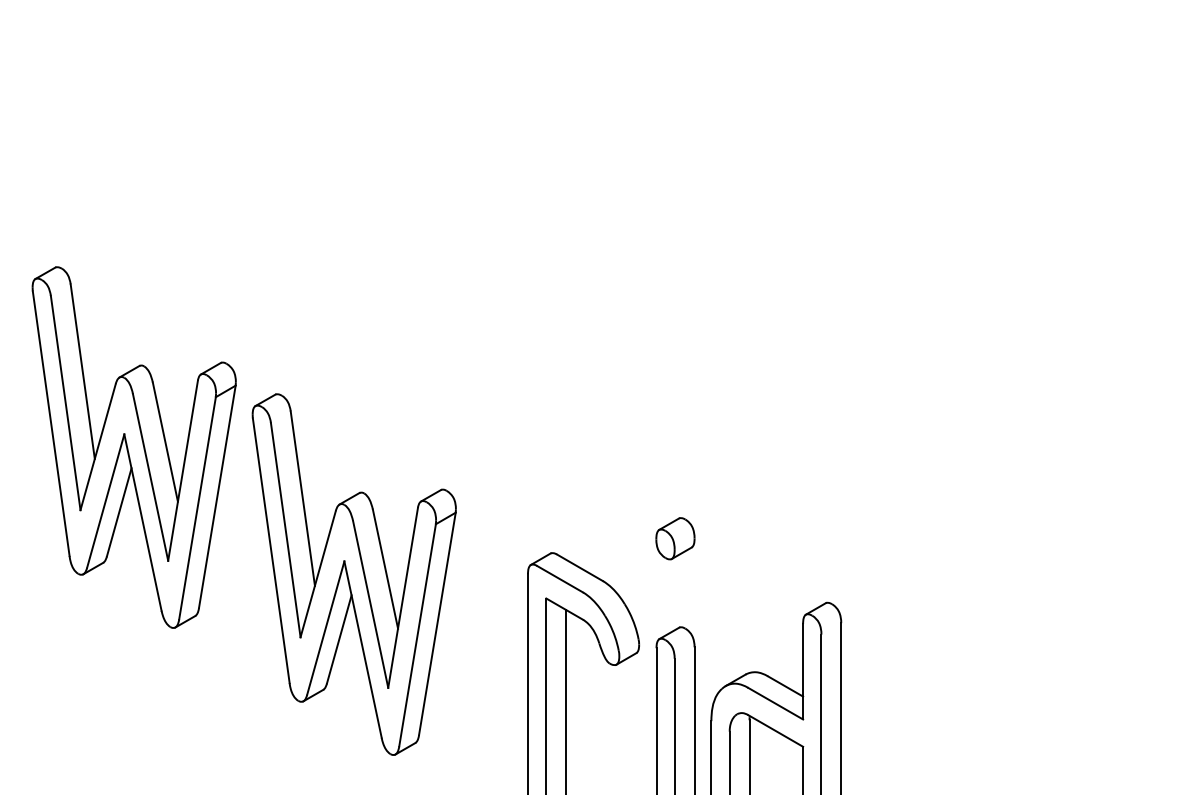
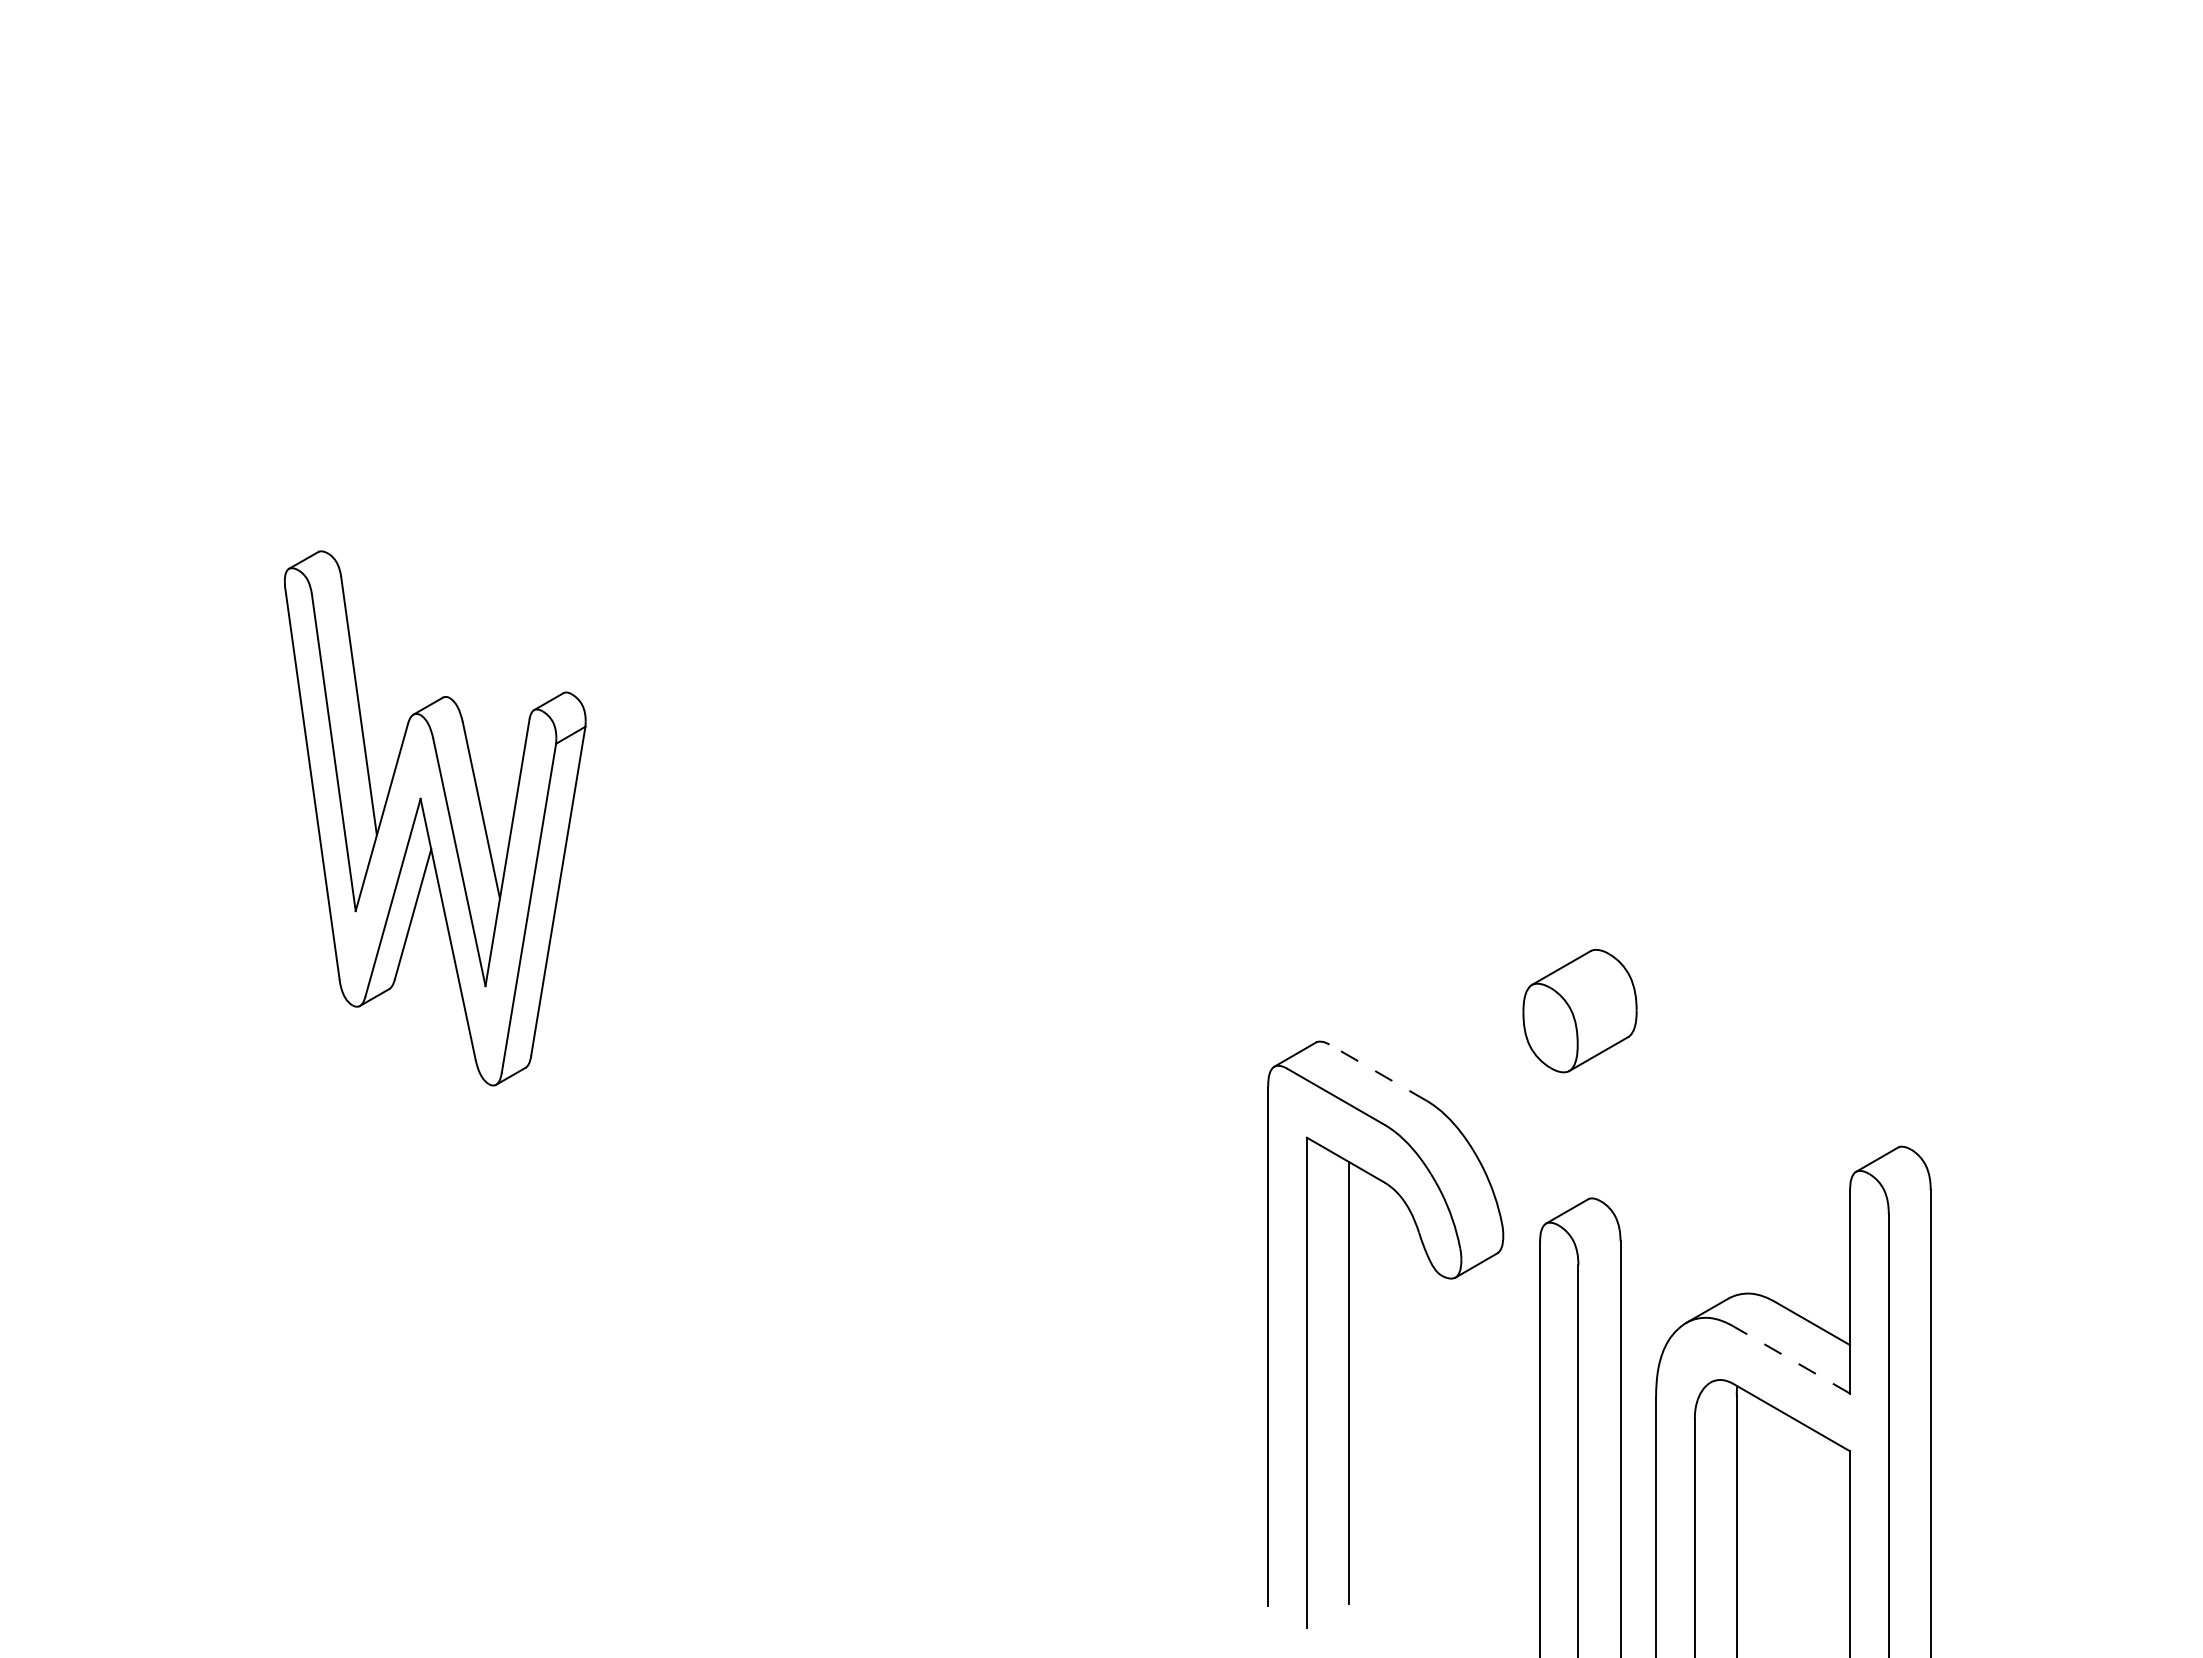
part: (133, 447) -> (433, 818), size x0.7
part: (675, 538) -> (1580, 1010), size x1.4
line: (579, 567) -> (1377, 1072), solid -> dashed
part: (353, 574) -> (899, 1086), removed
line: (775, 703) -> (1791, 1359), solid -> dashed

